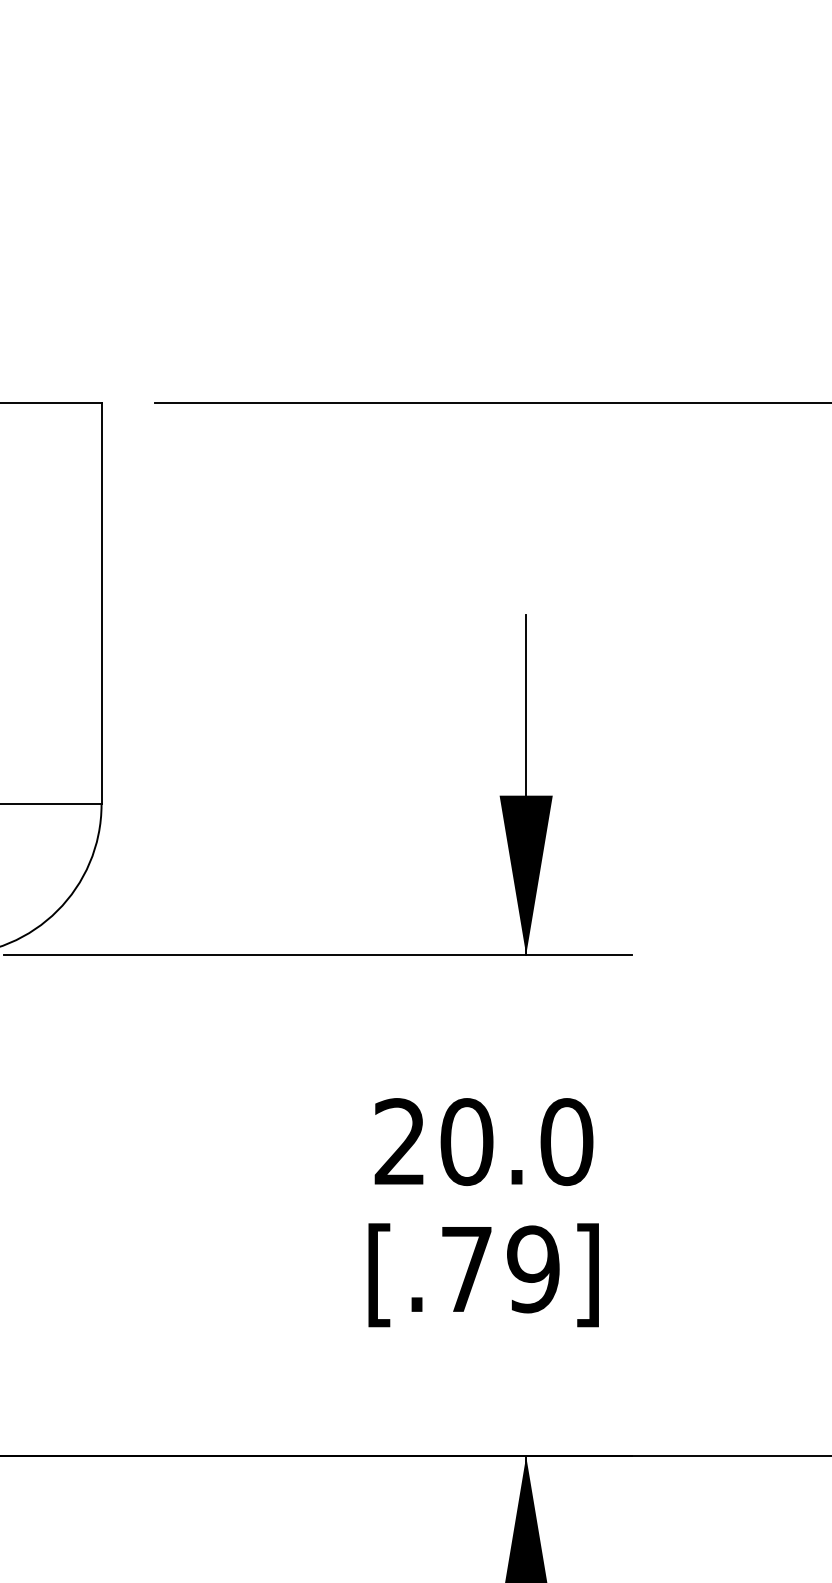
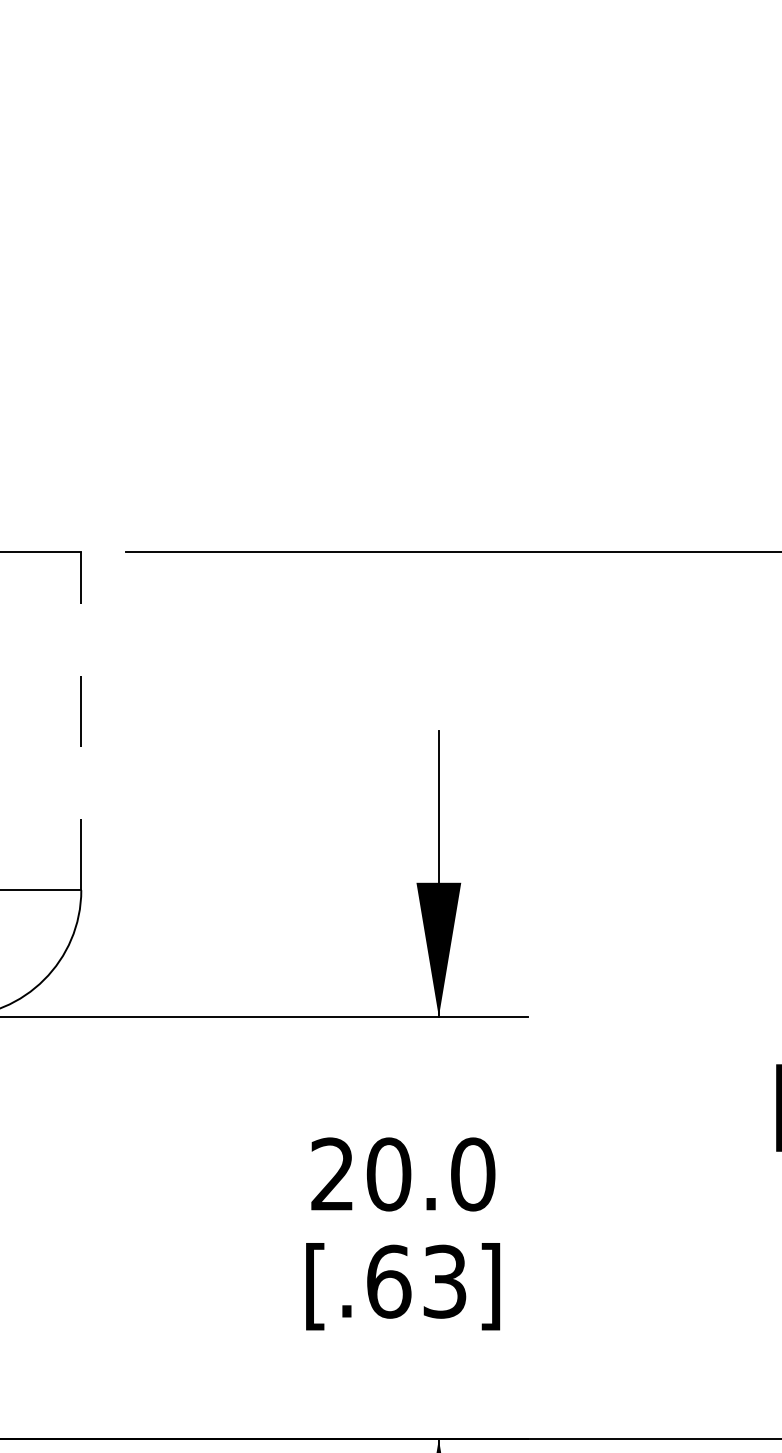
line: (101, 604) -> (81, 721), solid -> dashed
text: (499, 1269) -> (416, 1281), [.79] -> [.63]

